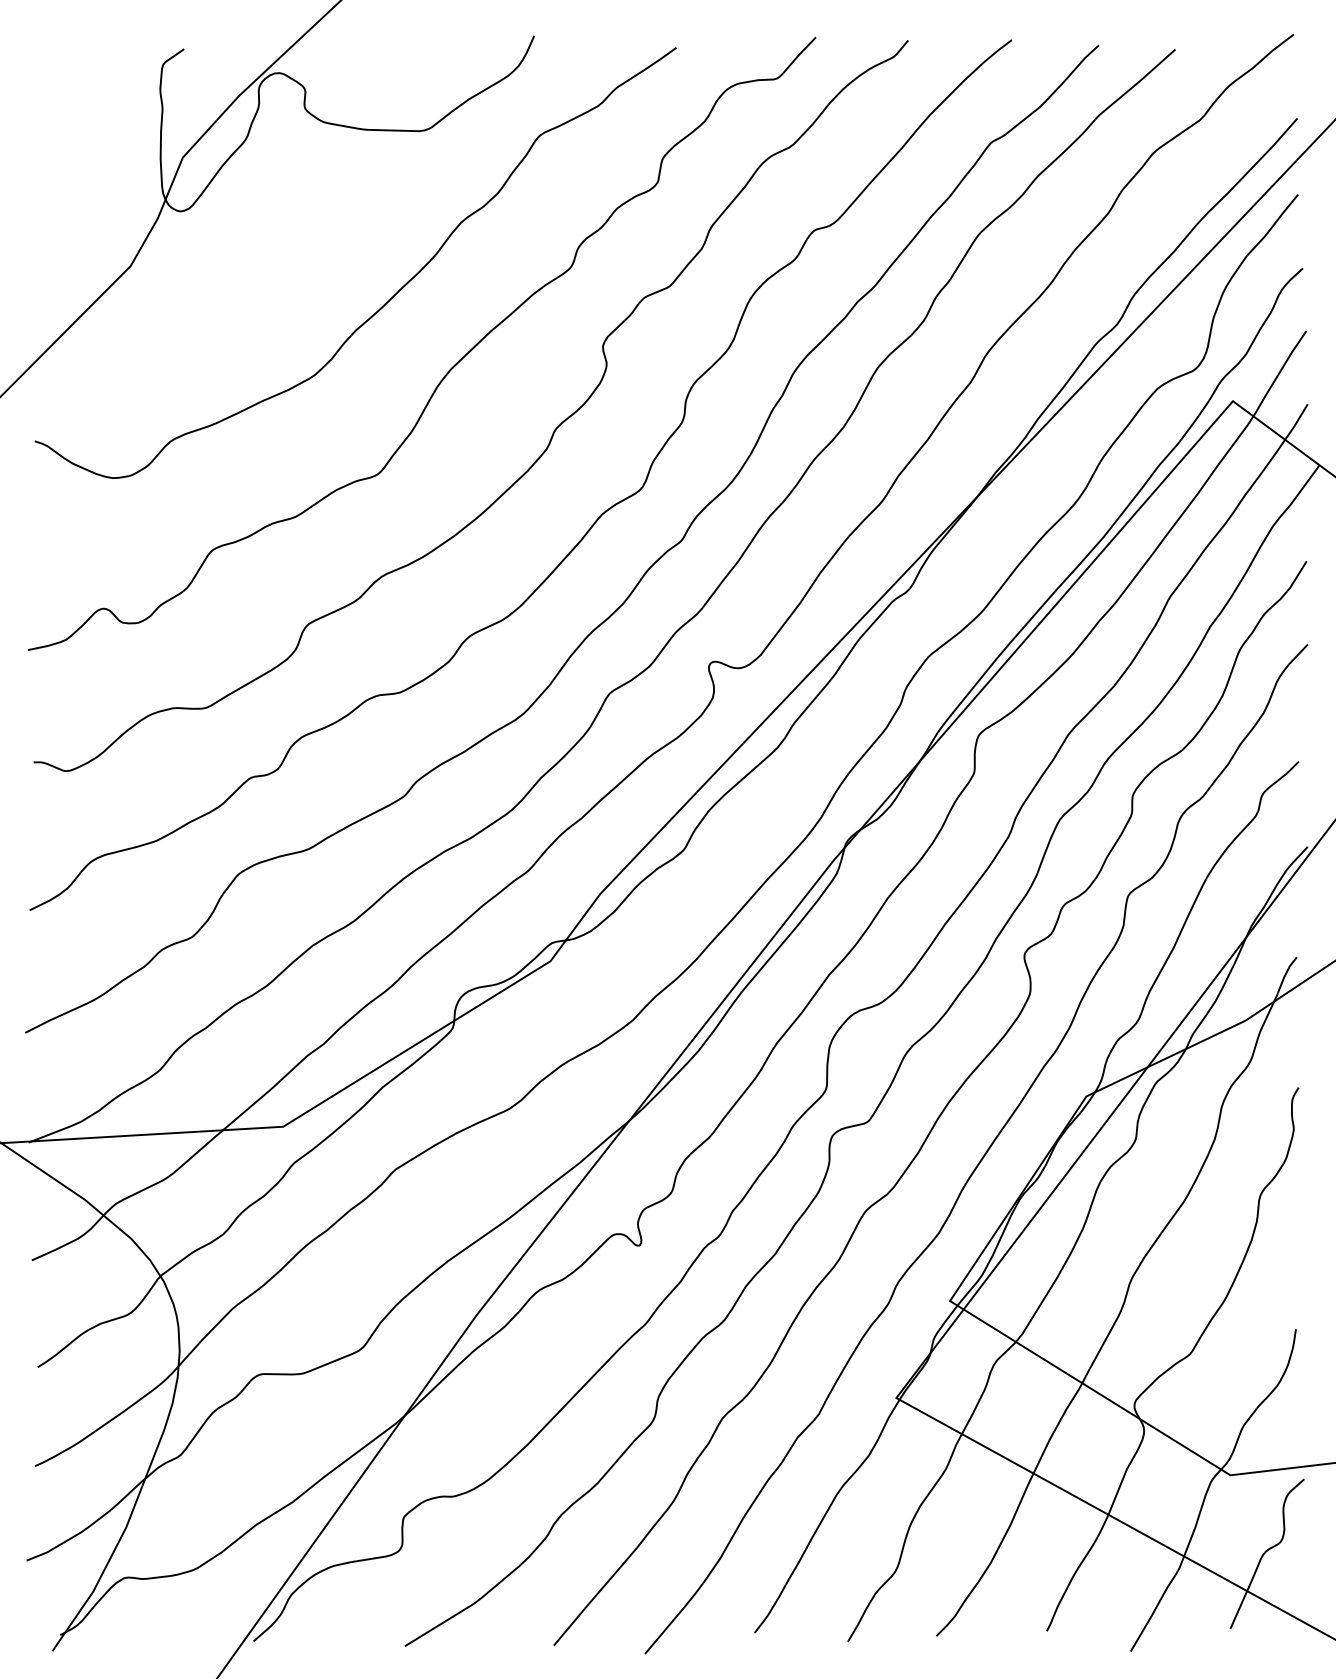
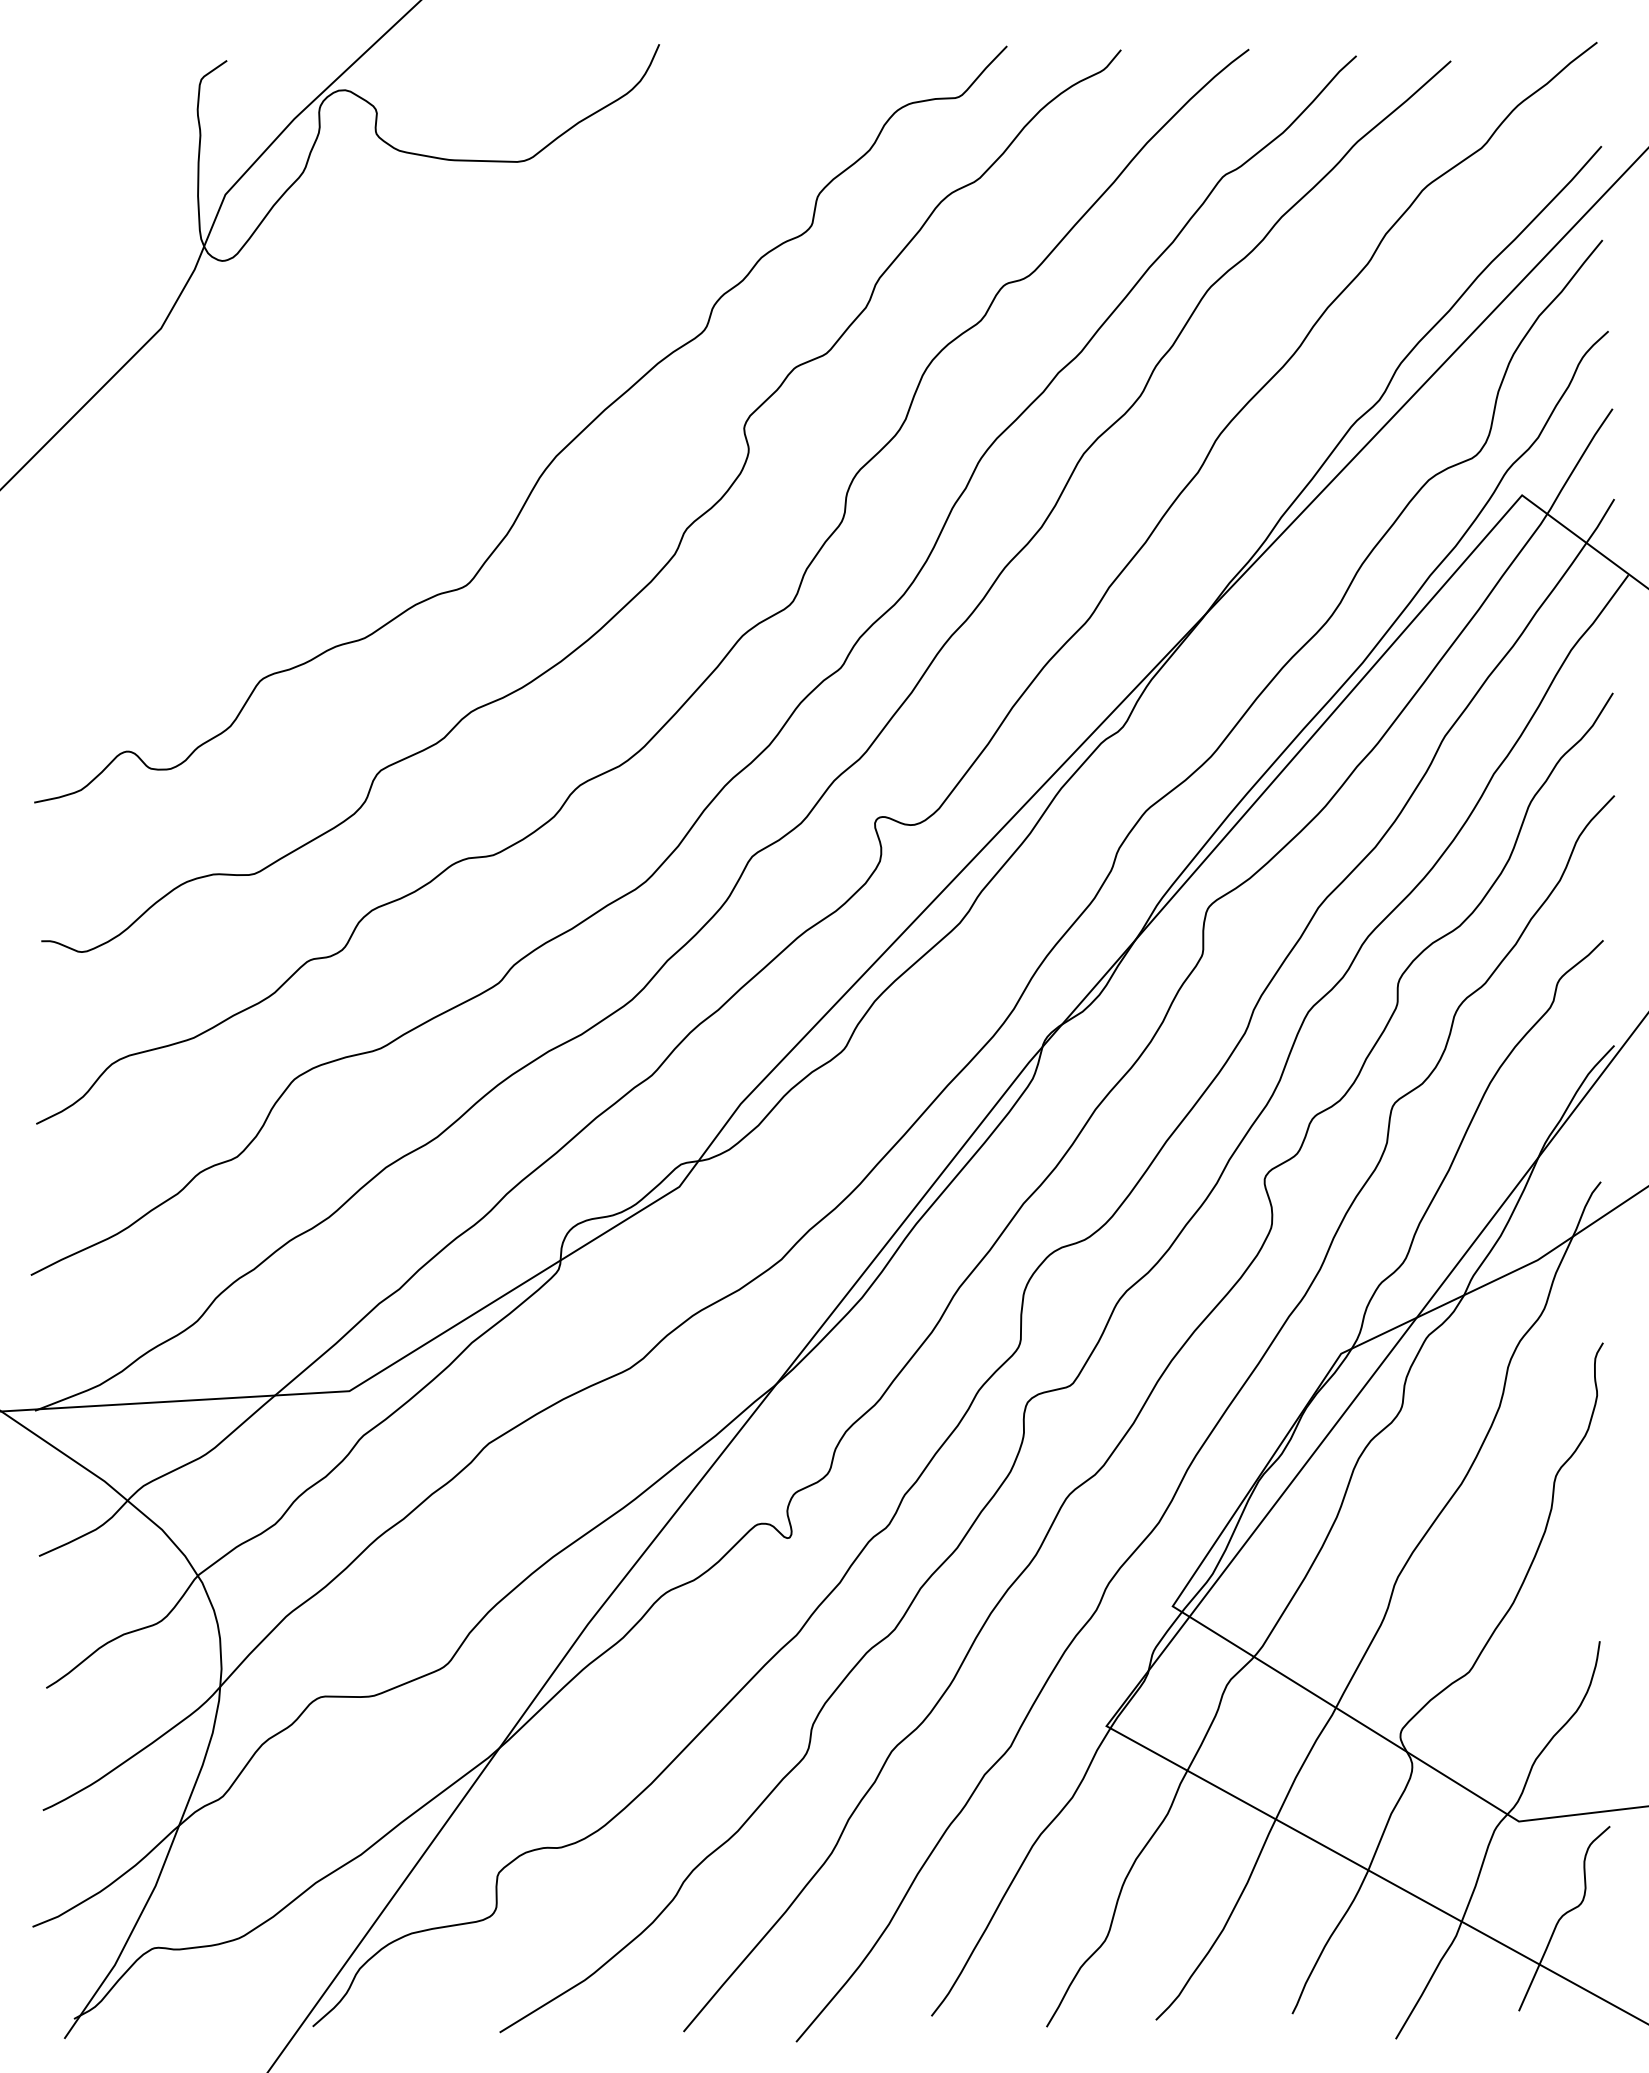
curve: (391, 297) -> (482, 367), removed

